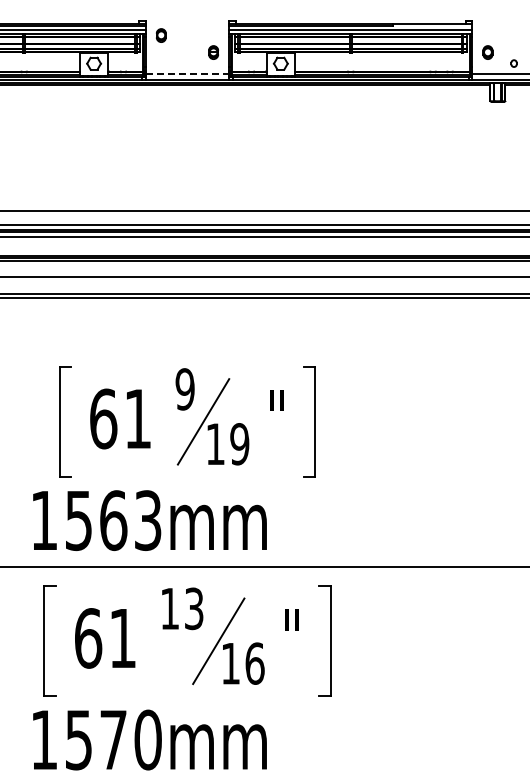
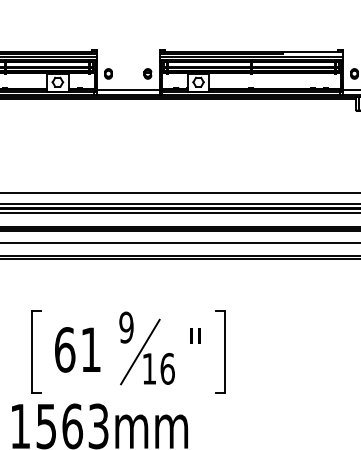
part: (161, 35) -> (108, 73), moved
line: (187, 73) -> (128, 89), dashed -> solid
text: (239, 444) -> (167, 369), 19 -> 16

